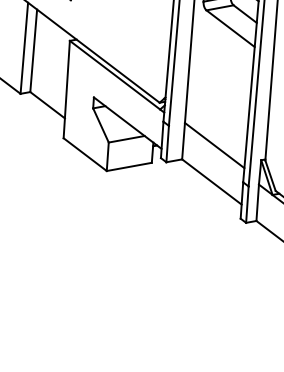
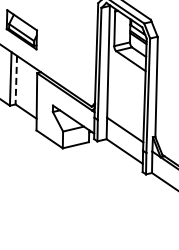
line: (33, 51) -> (16, 80), solid -> dashed

